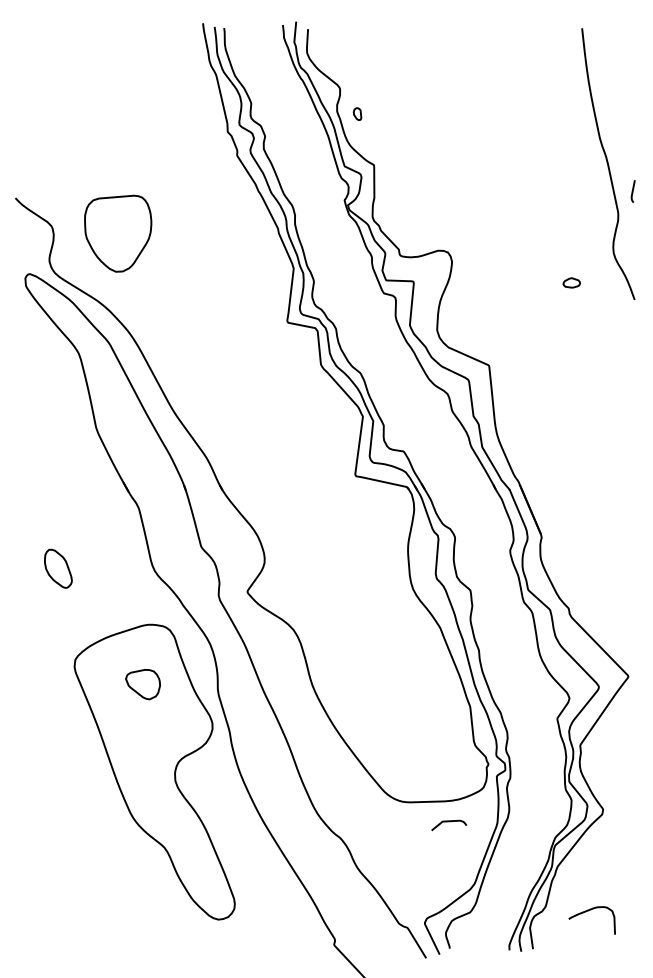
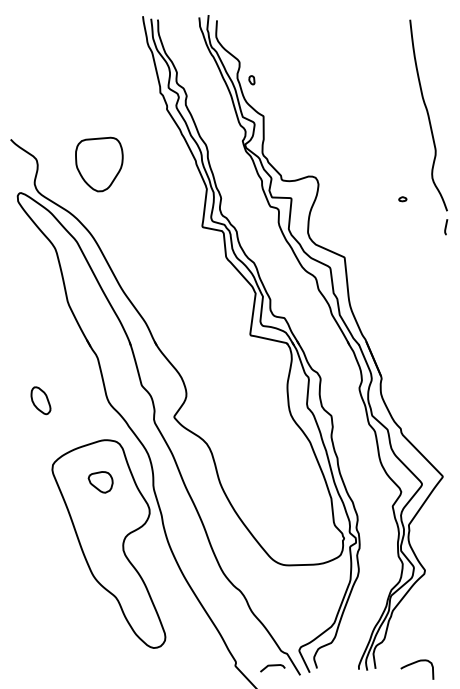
curve: (632, 191) -> (445, 227), moved
part: (118, 233) -> (99, 164), moved
part: (571, 282) -> (402, 198), size x0.62
curve: (448, 822) -> (272, 666), moved
curve: (586, 912) -> (413, 664), moved

